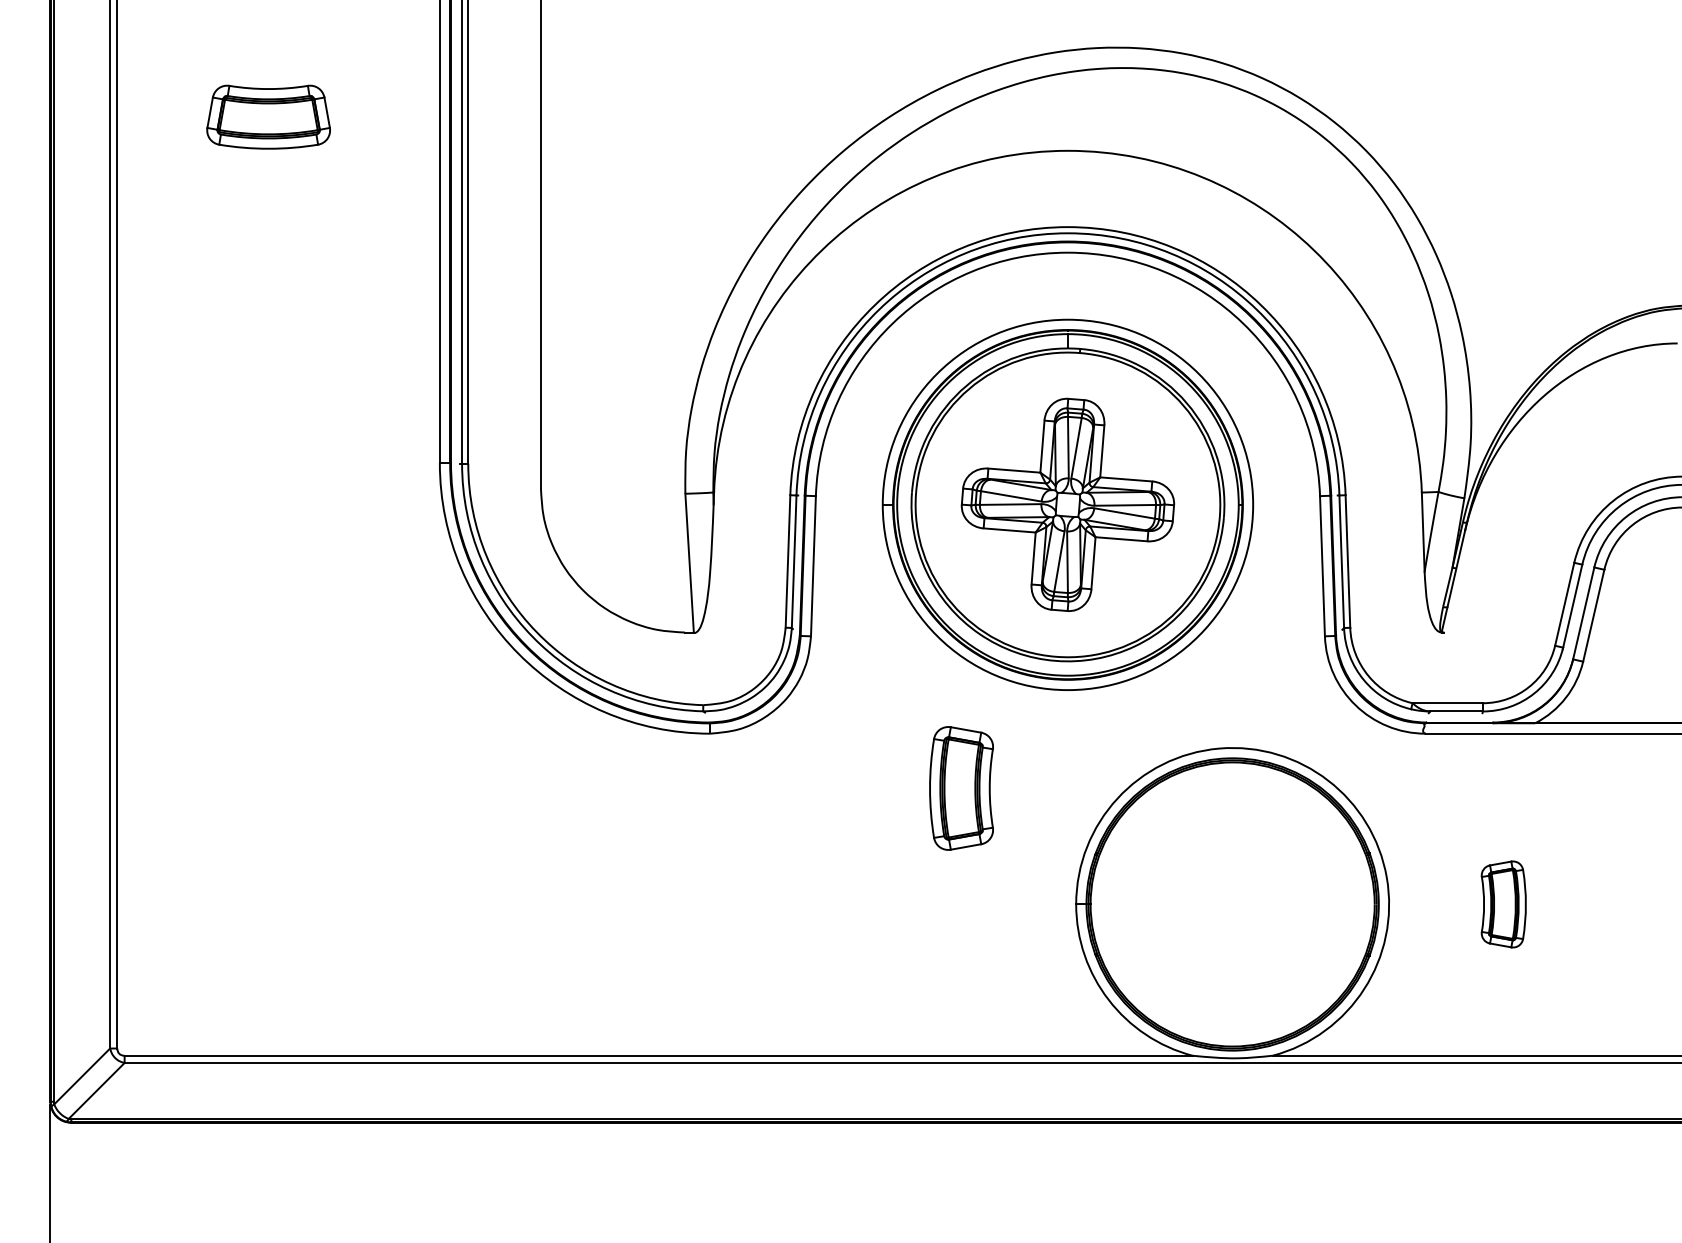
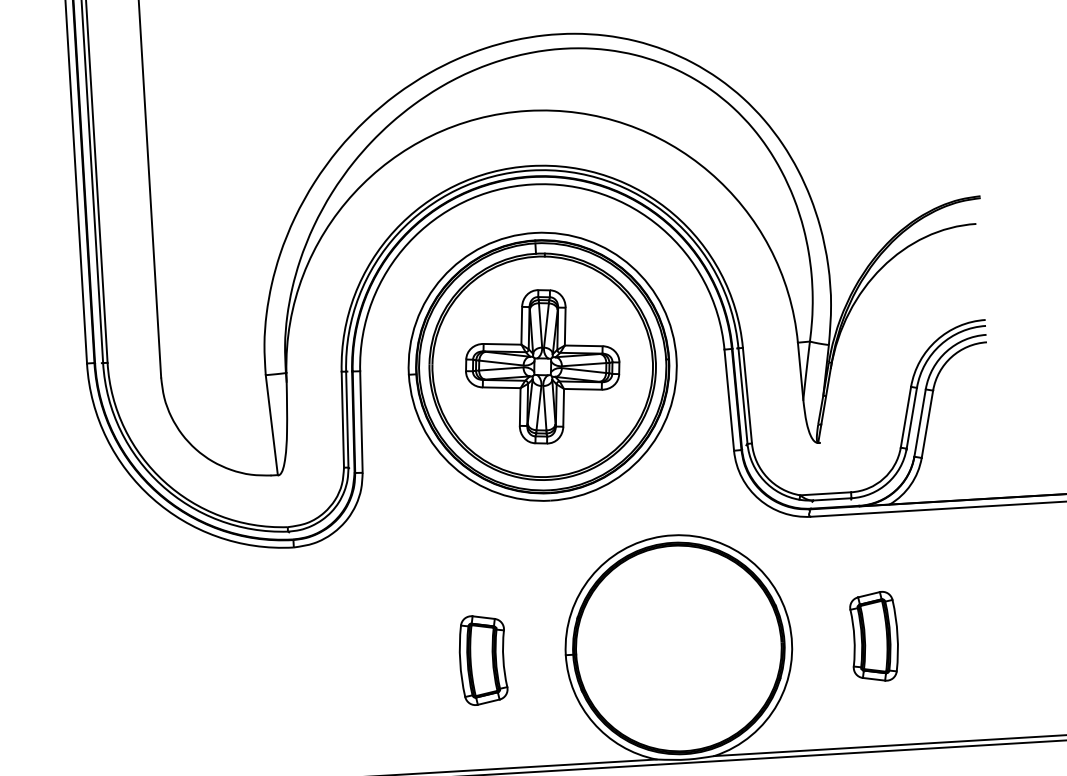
part: (961, 788) -> (482, 660), moved
part: (1503, 904) -> (874, 636), size x1.43

